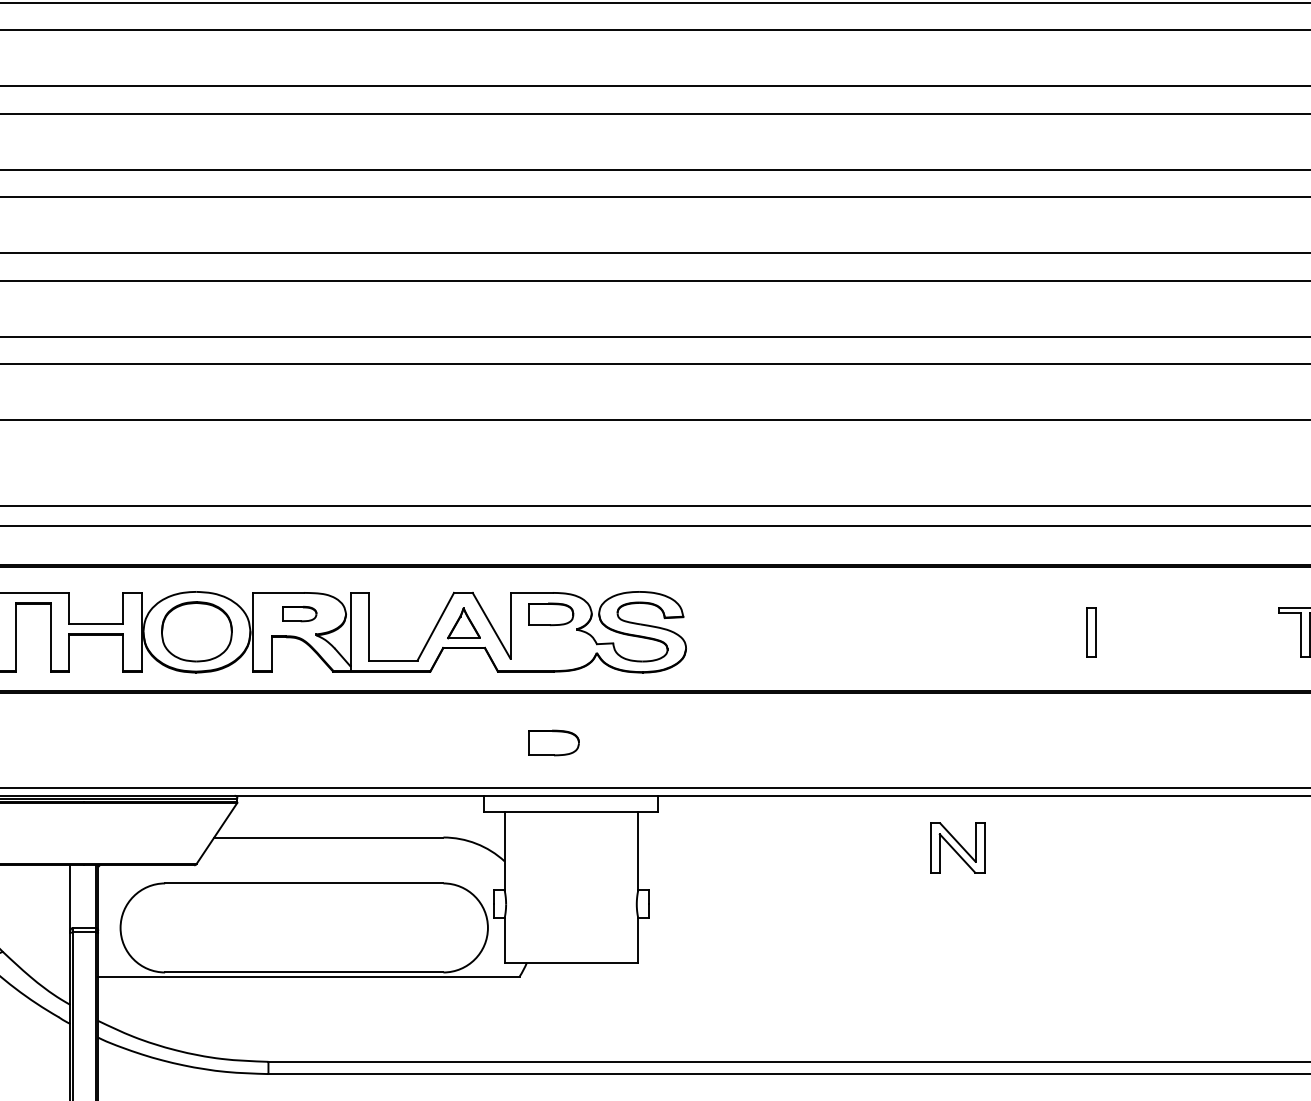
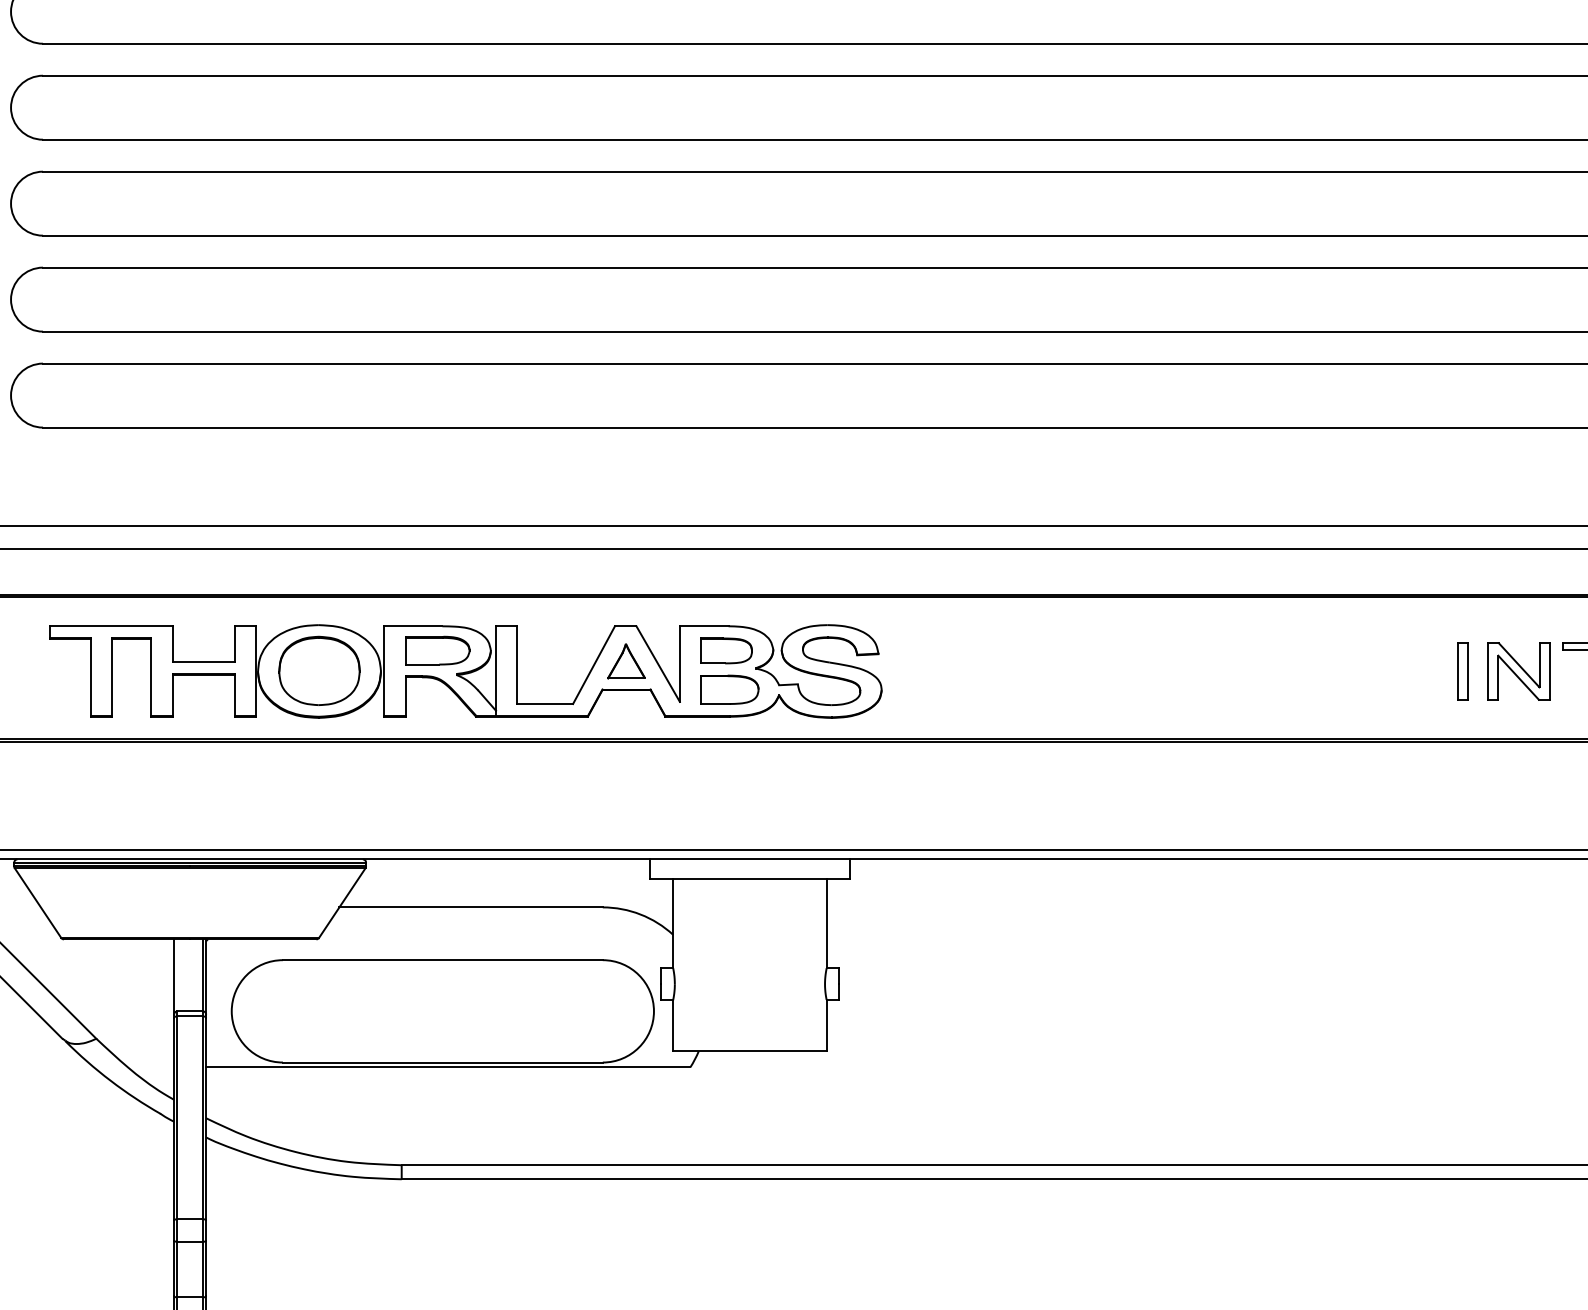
part: (299, 613) -> (437, 650), size x1.67
part: (1091, 632) -> (1462, 671), moved
part: (553, 742) -> (729, 689), moved
part: (957, 848) -> (1518, 671), moved

